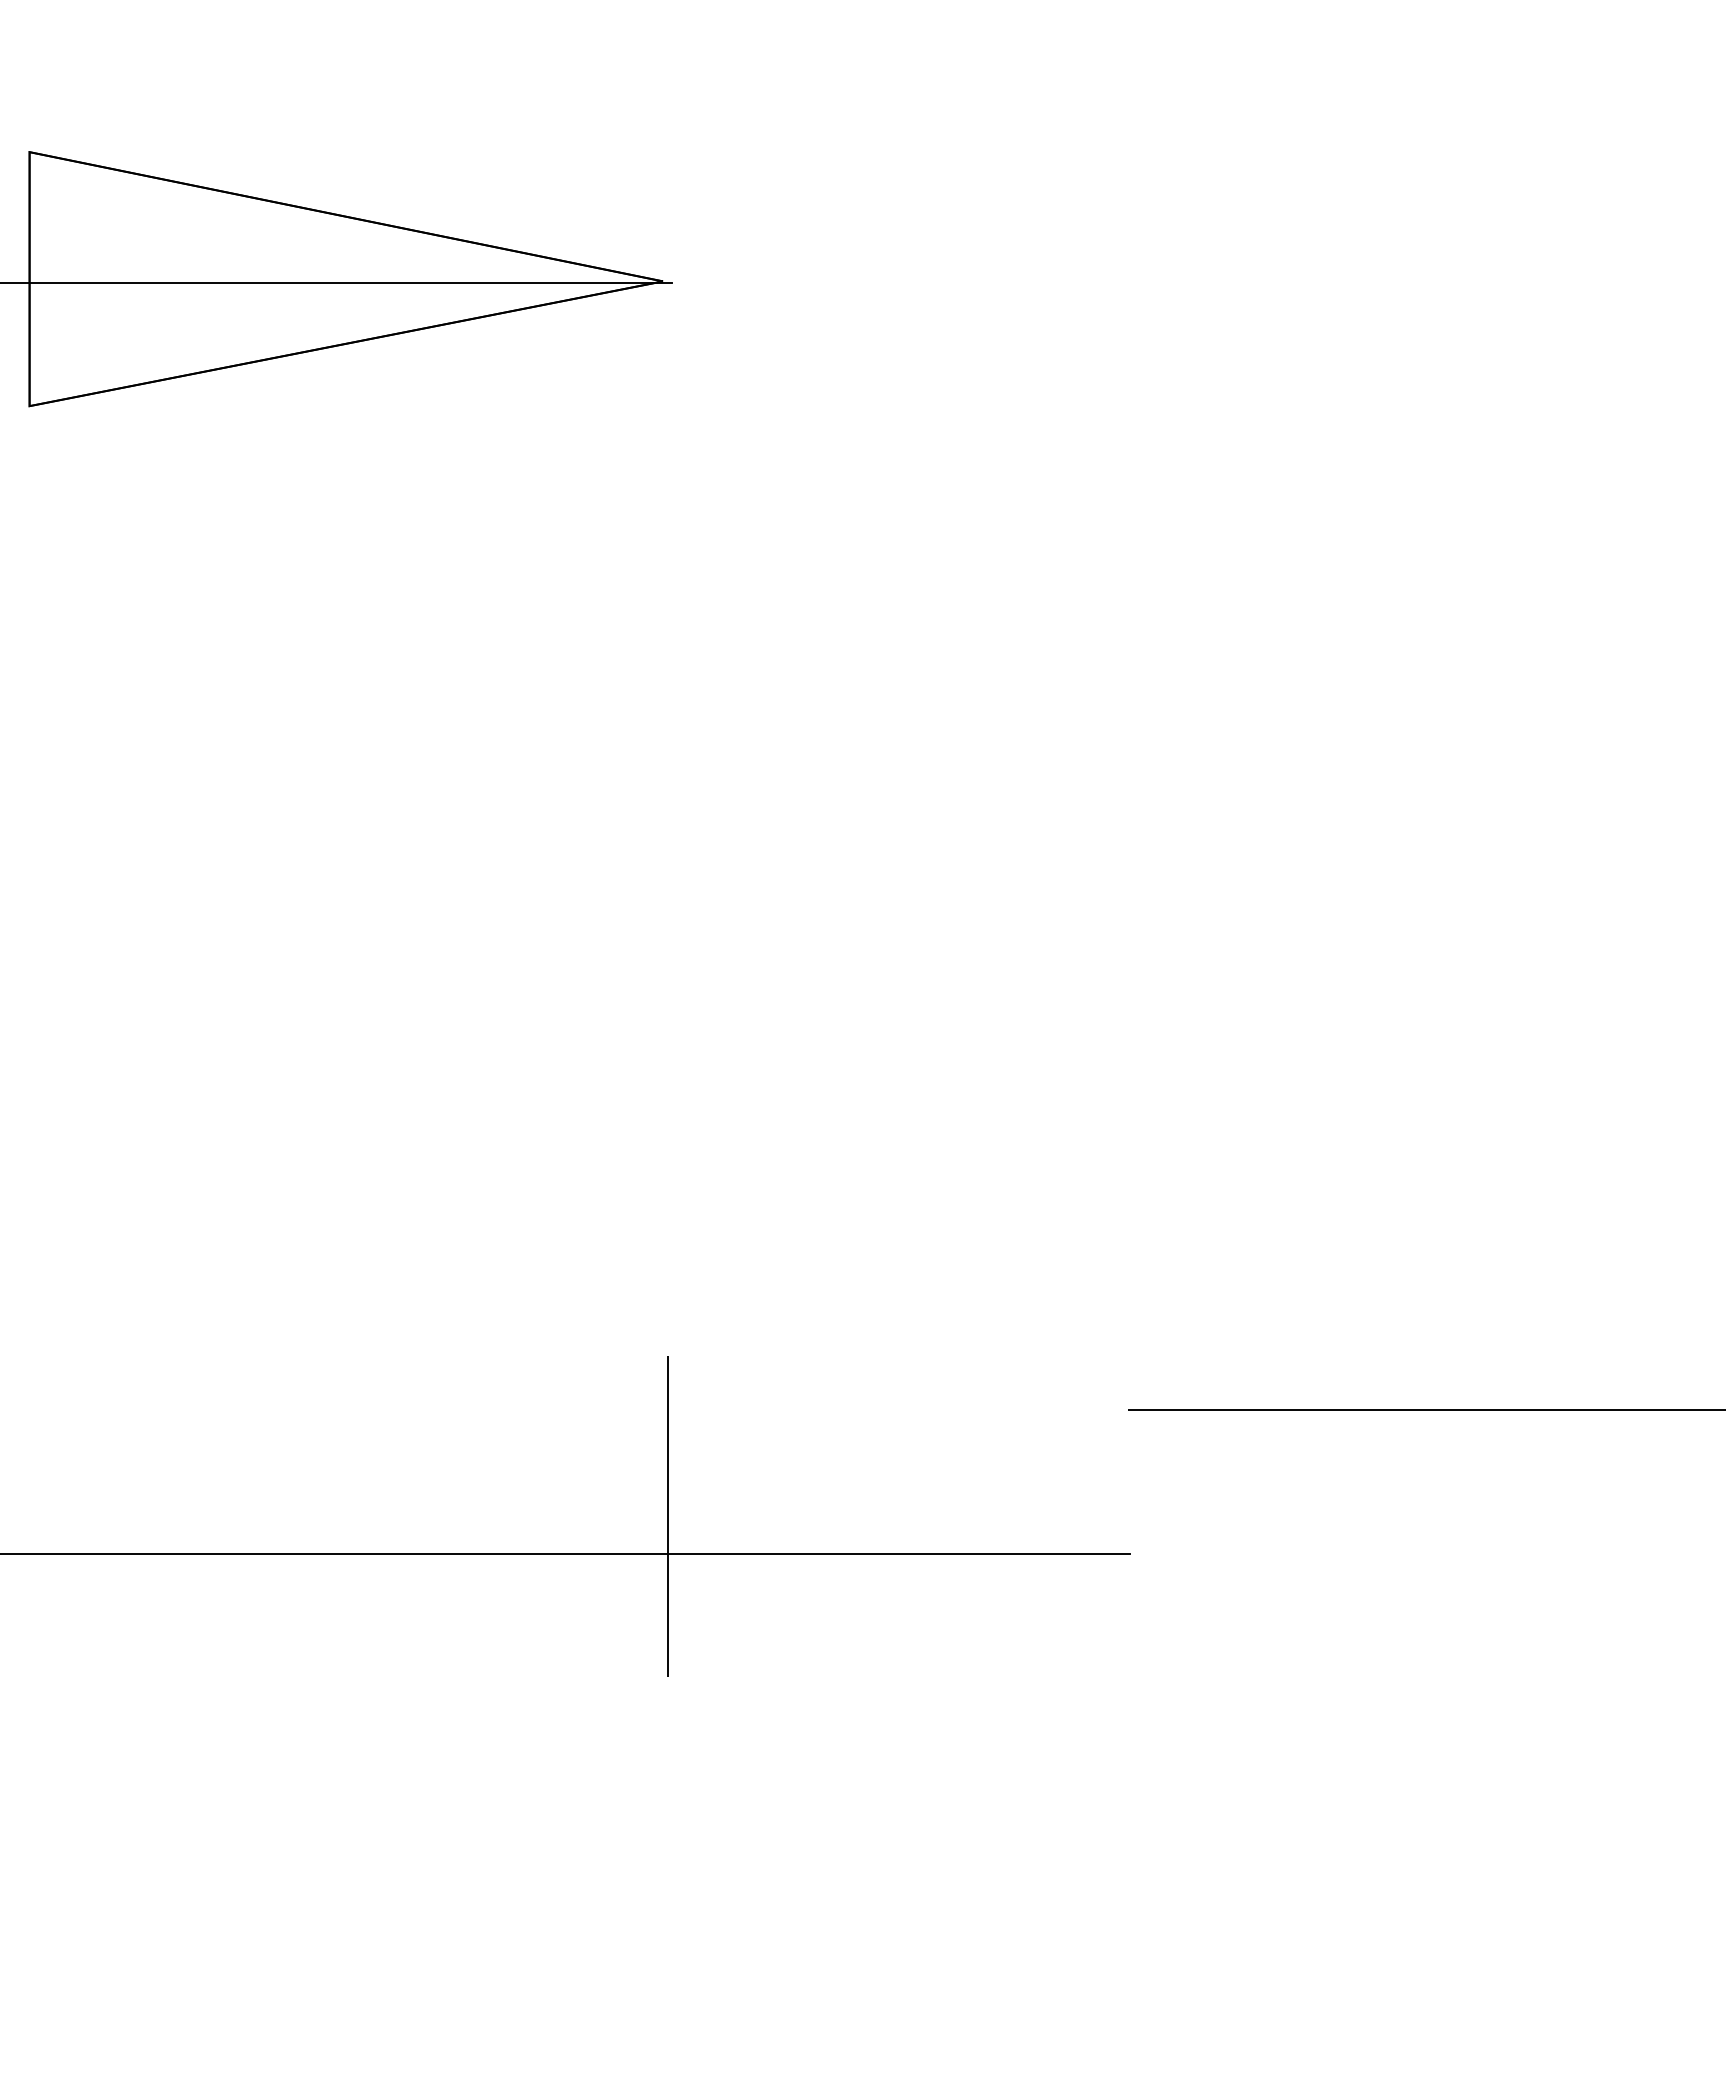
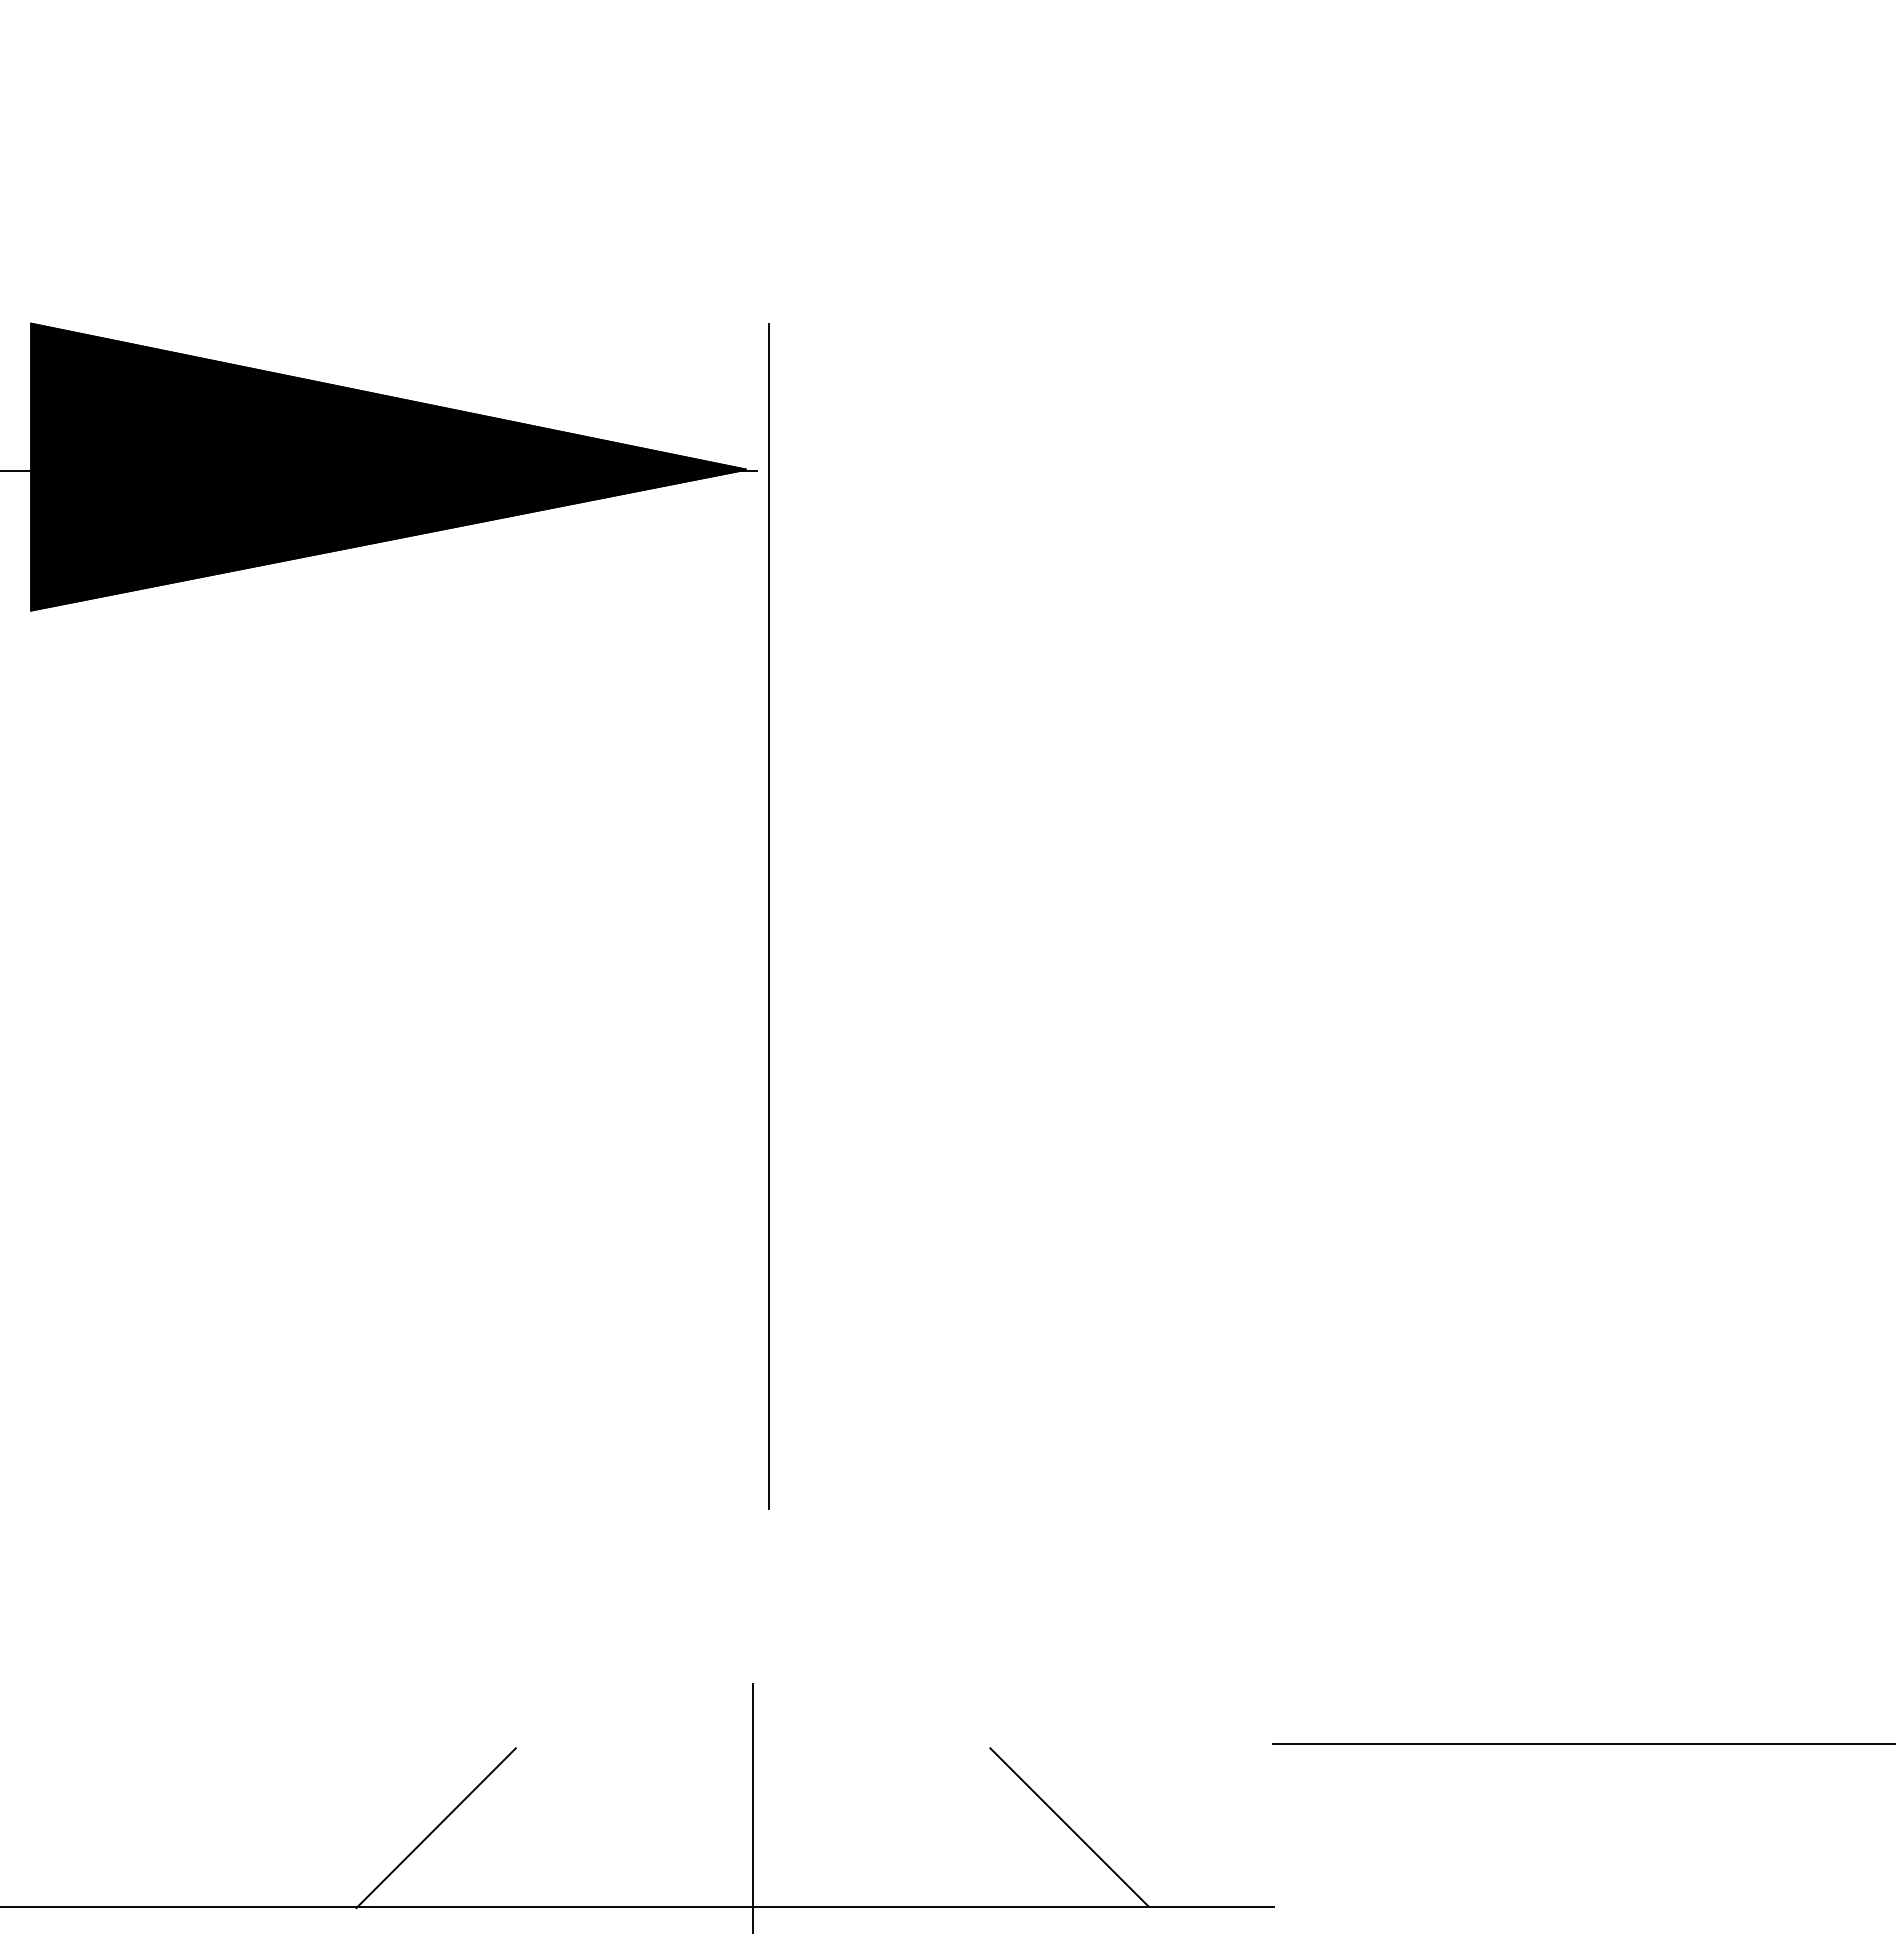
fill: (346, 279) -> (389, 467), added
line: (682, 676) -> (768, 915), added
line: (948, 1483) -> (1068, 1826), added
line: (387, 1484) -> (435, 1828), added

